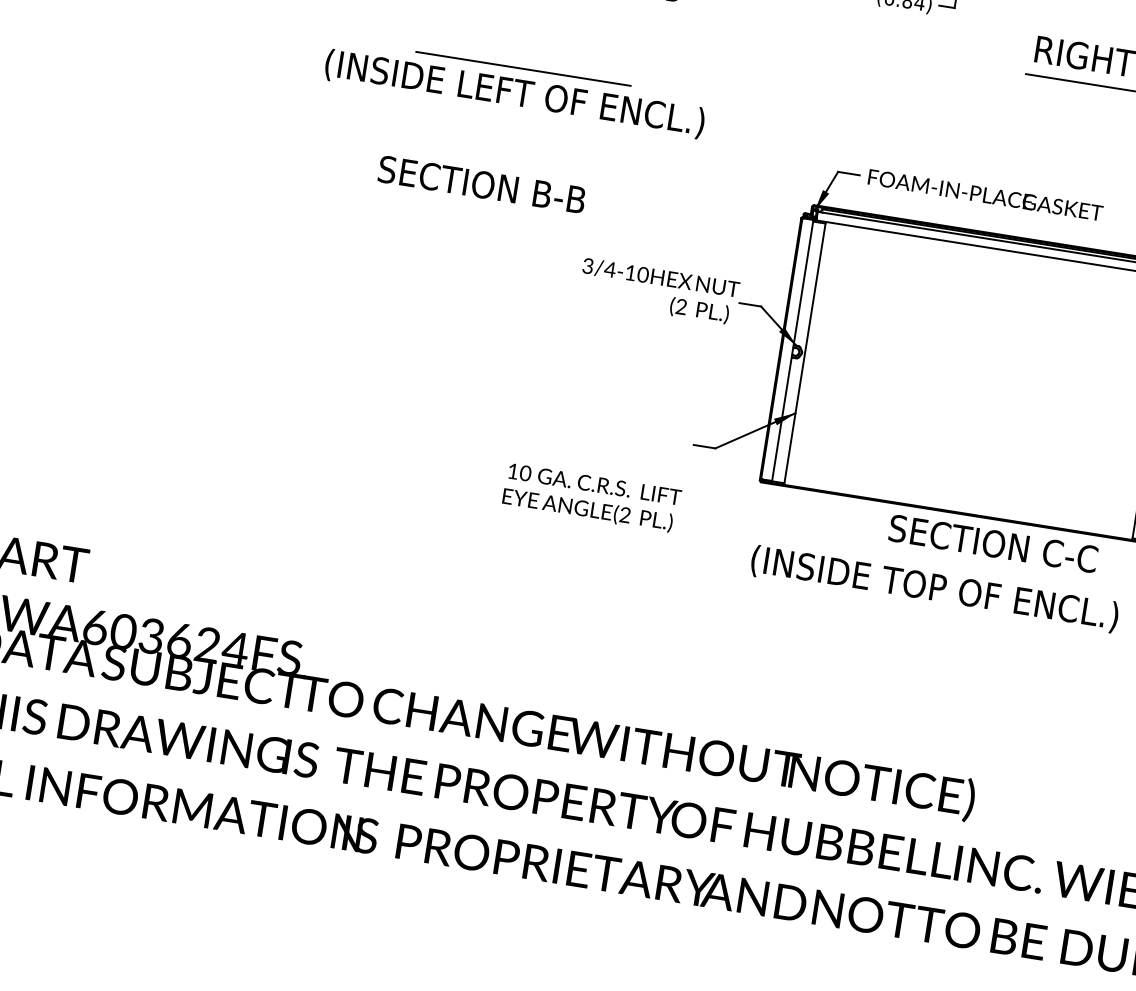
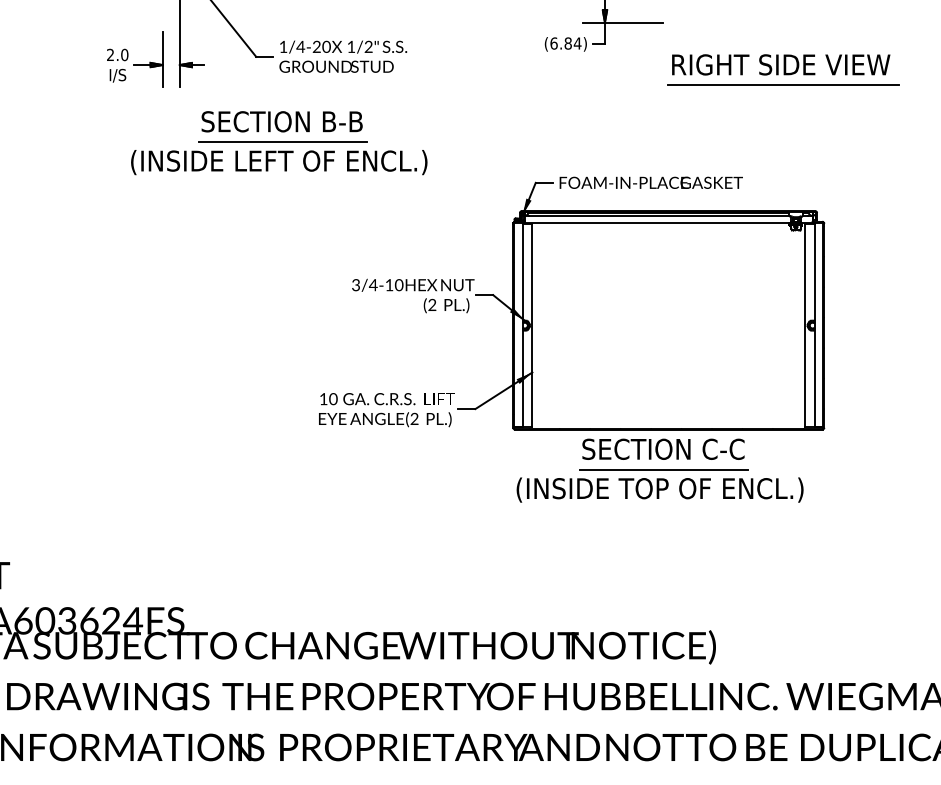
text: (481, 184) -> (281, 121), moved
text: (591, 498) -> (386, 410), moved
text: (993, 542) -> (663, 448), moved
line: (943, 563) -> (663, 469), added

